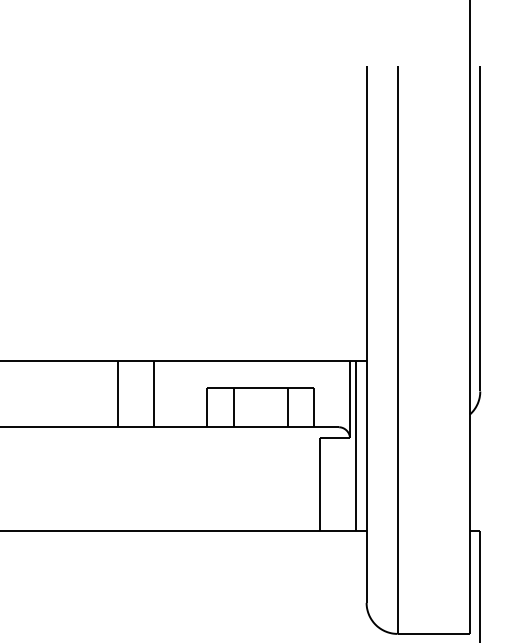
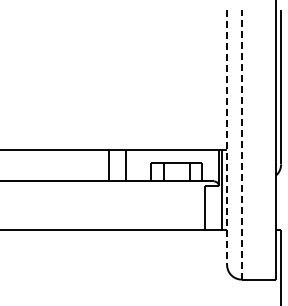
line: (367, 334) -> (227, 137), solid -> dashed
line: (396, 349) -> (241, 144), solid -> dashed

